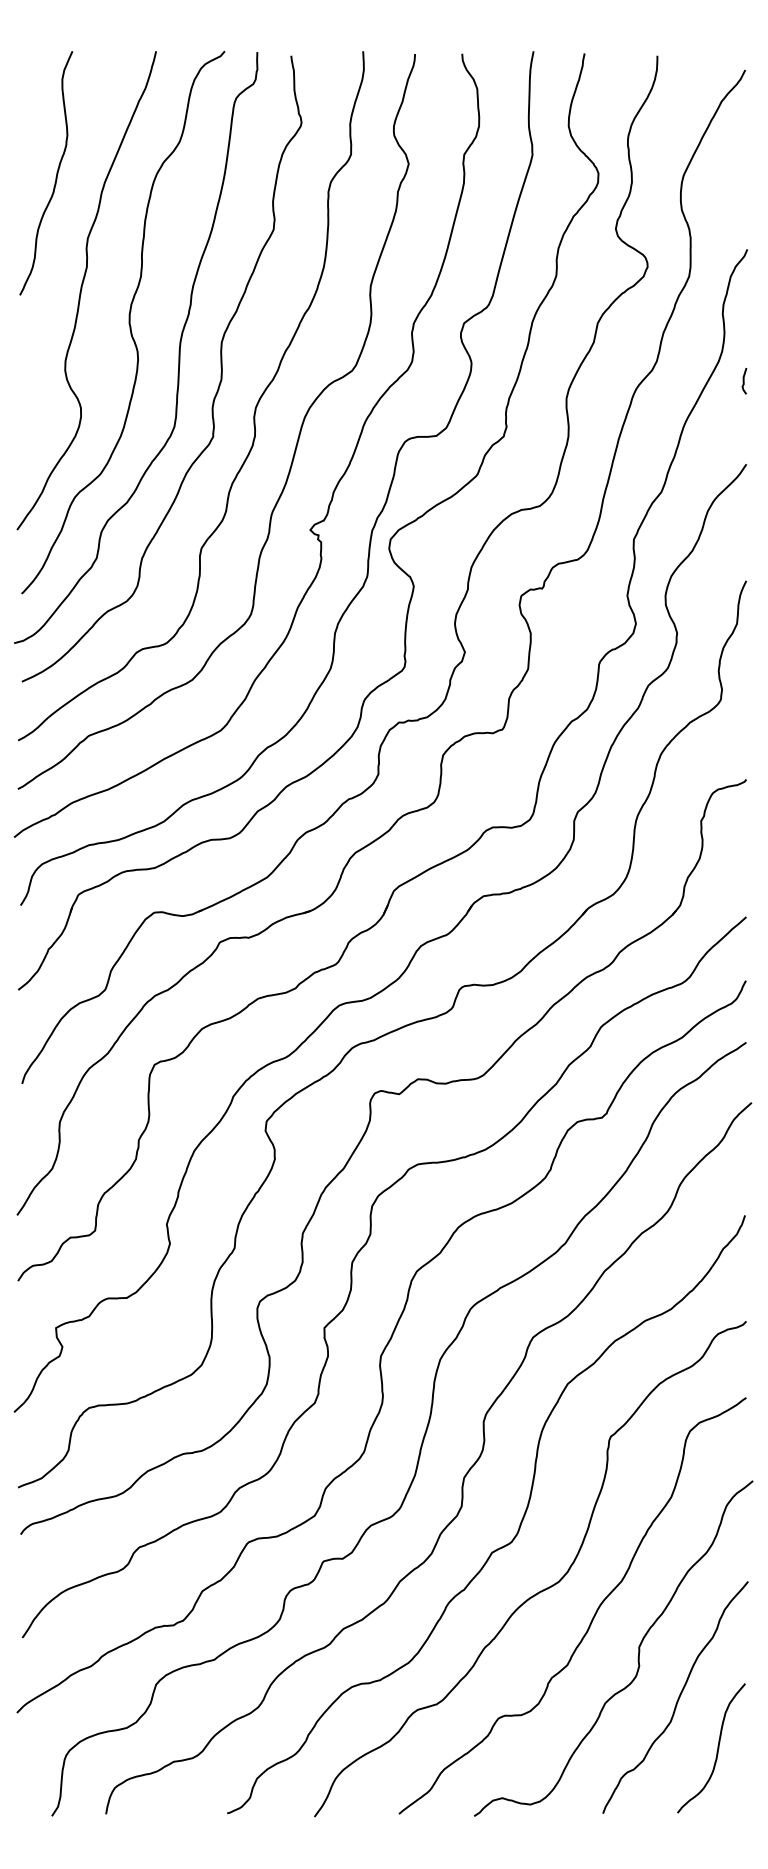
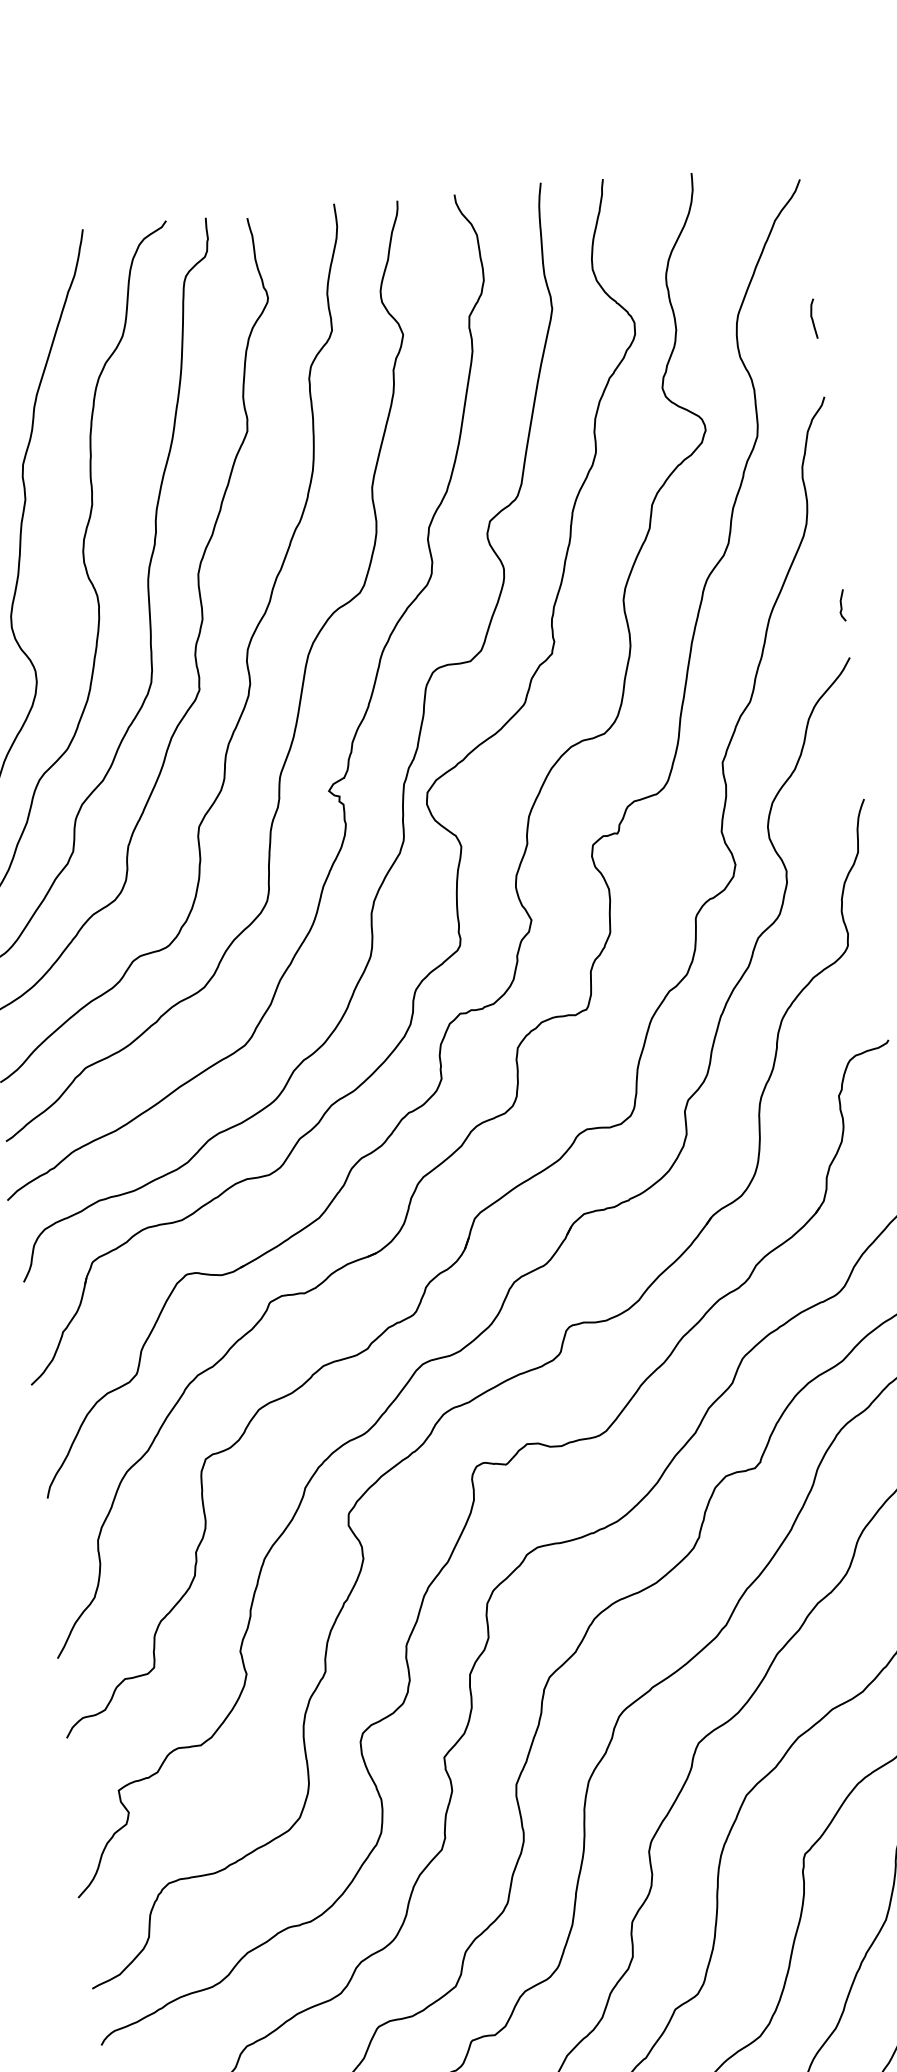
curve: (744, 184) -> (813, 318), added
curve: (744, 381) -> (842, 605), moved

